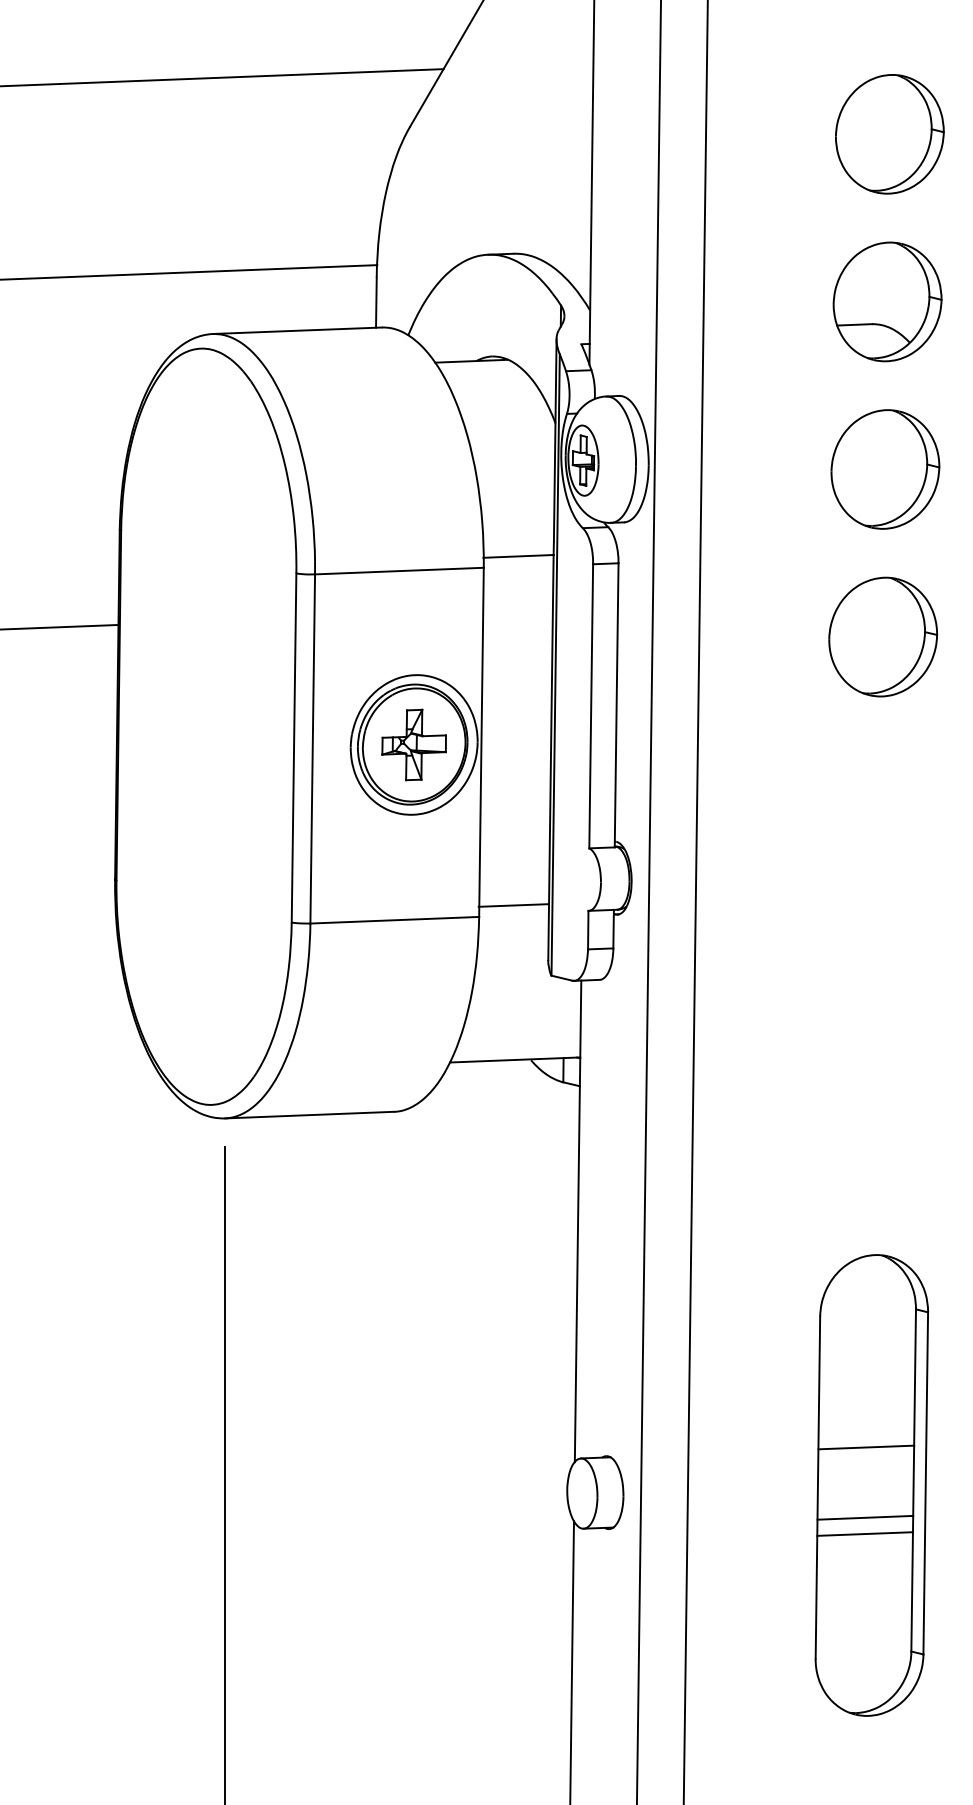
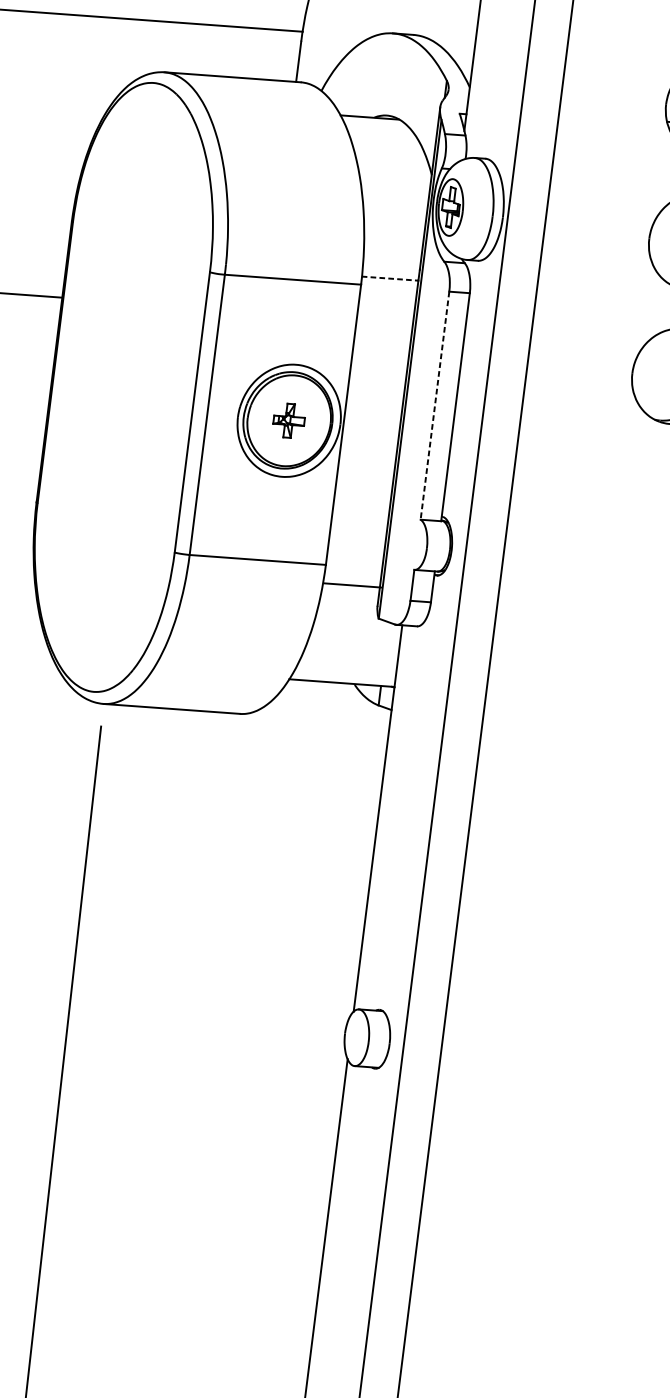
line: (519, 556) -> (390, 278), solid -> dashed
line: (591, 706) -> (435, 405), solid -> dashed
part: (413, 744) -> (288, 420), size x0.6
line: (513, 905) -> (352, 585), moved
part: (871, 1485) -> (590, 1057), removed

